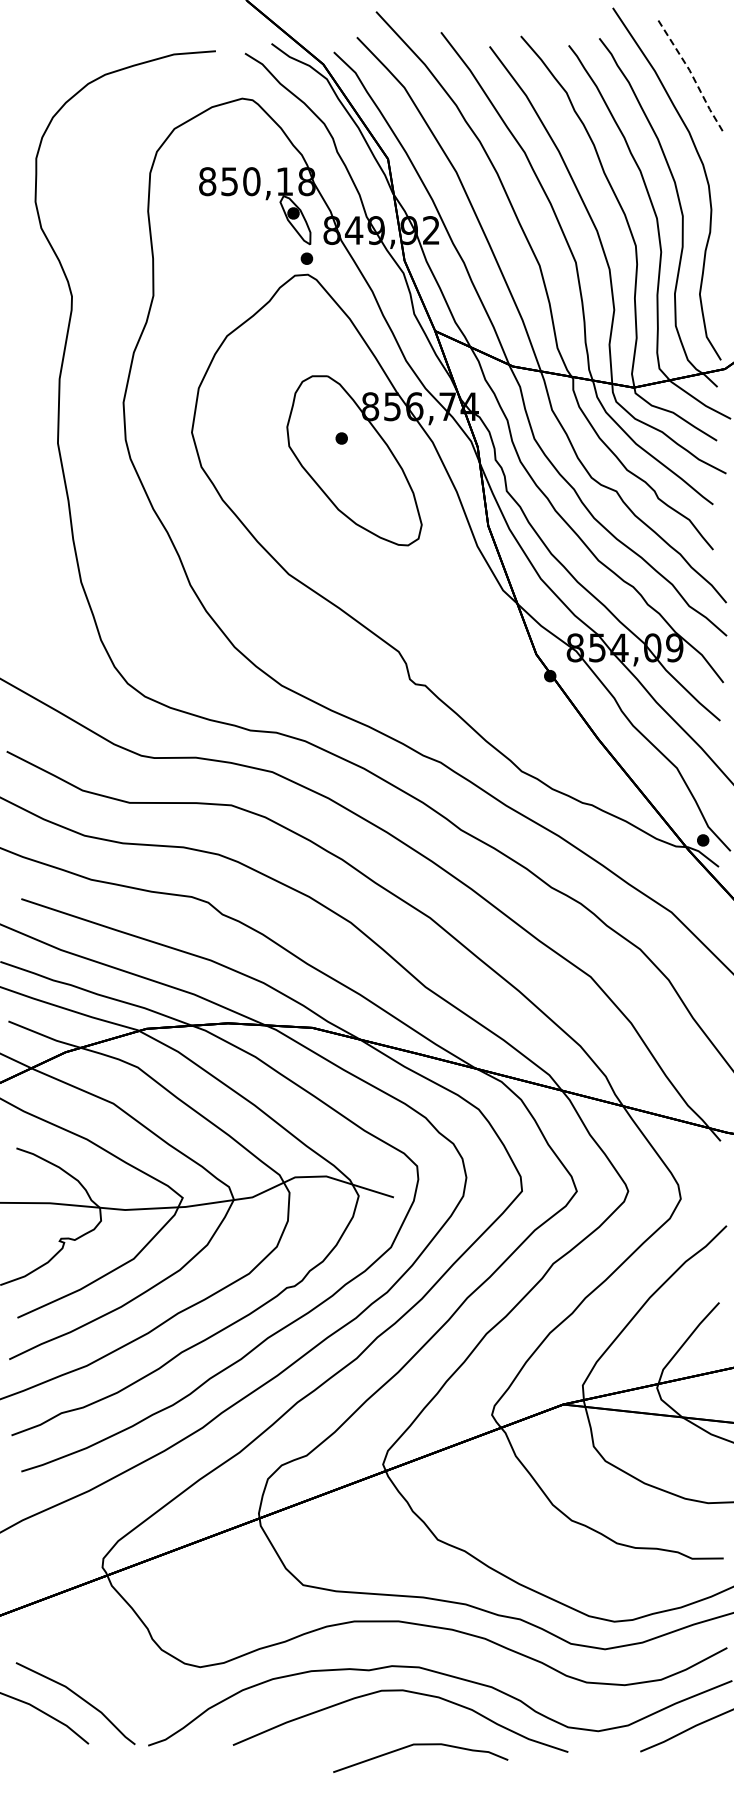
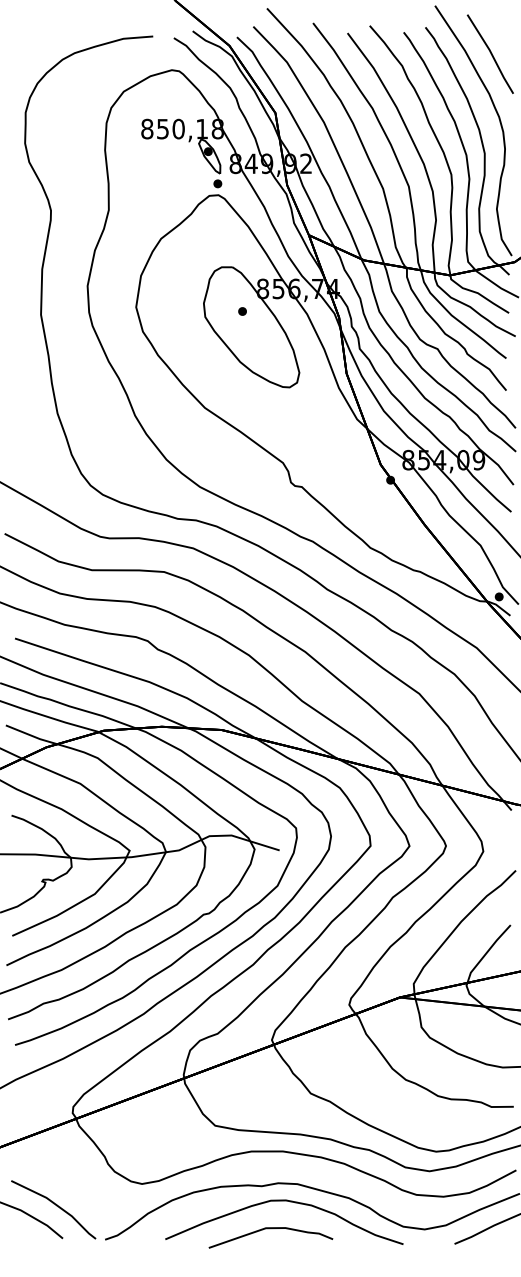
line: (692, 76) -> (491, 54), dashed -> solid
curve: (420, 1745) -> (270, 1228), moved

